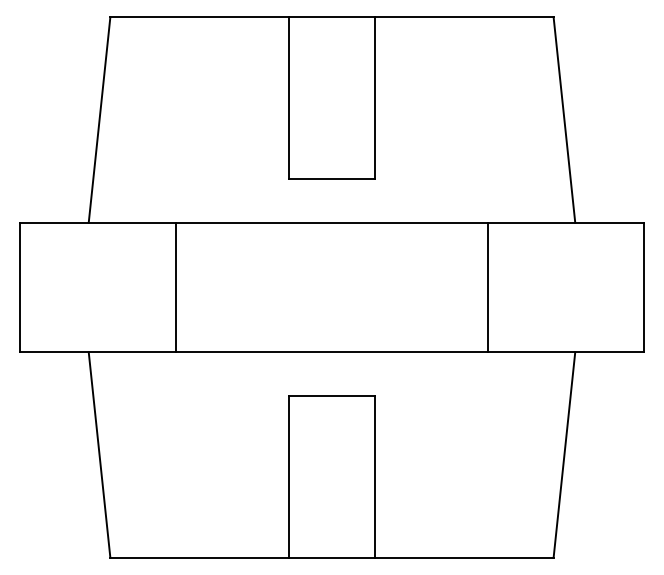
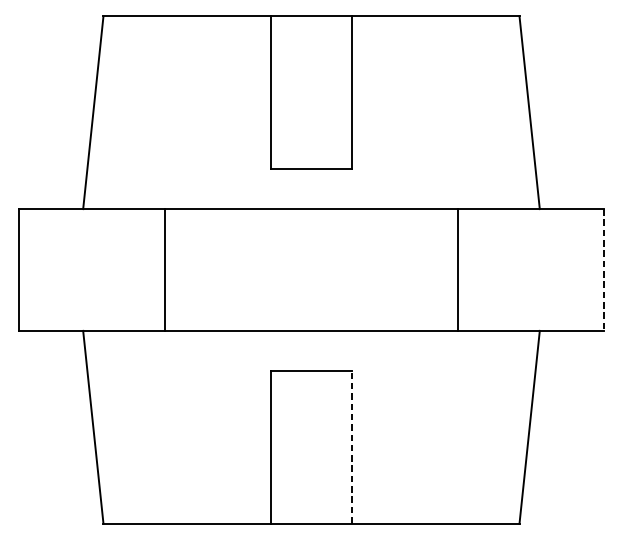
line: (644, 287) -> (604, 270), solid -> dashed
line: (375, 476) -> (352, 447), solid -> dashed

